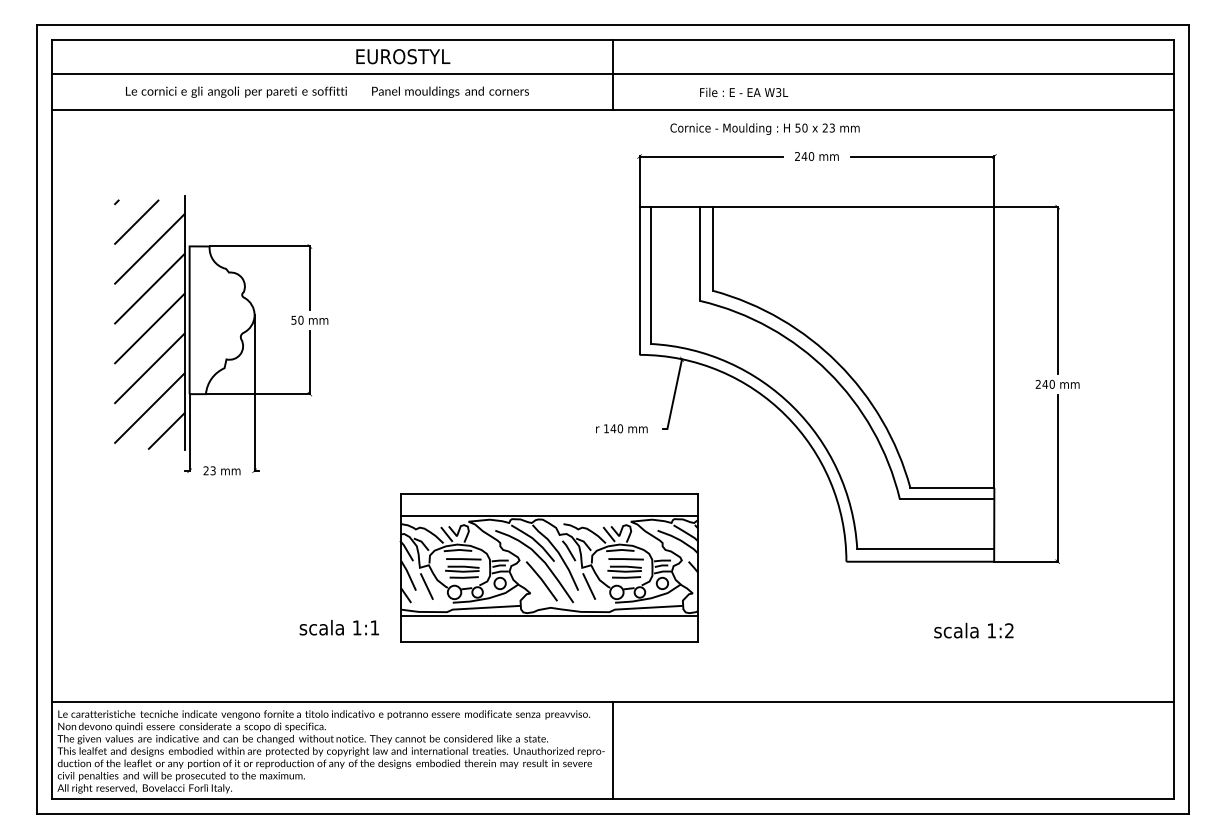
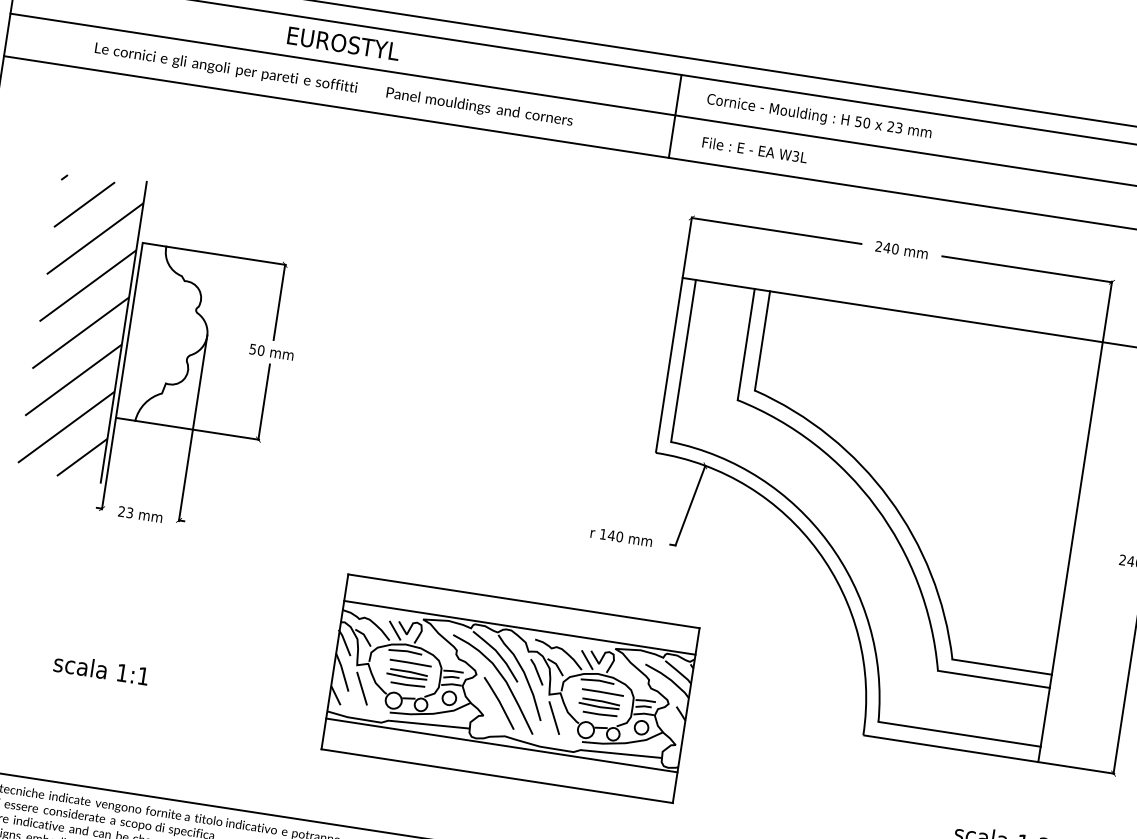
text: (403, 56) -> (343, 43), moved
text: (744, 92) -> (755, 150), moved
text: (764, 128) -> (818, 116), moved
text: (338, 627) -> (100, 669), moved

